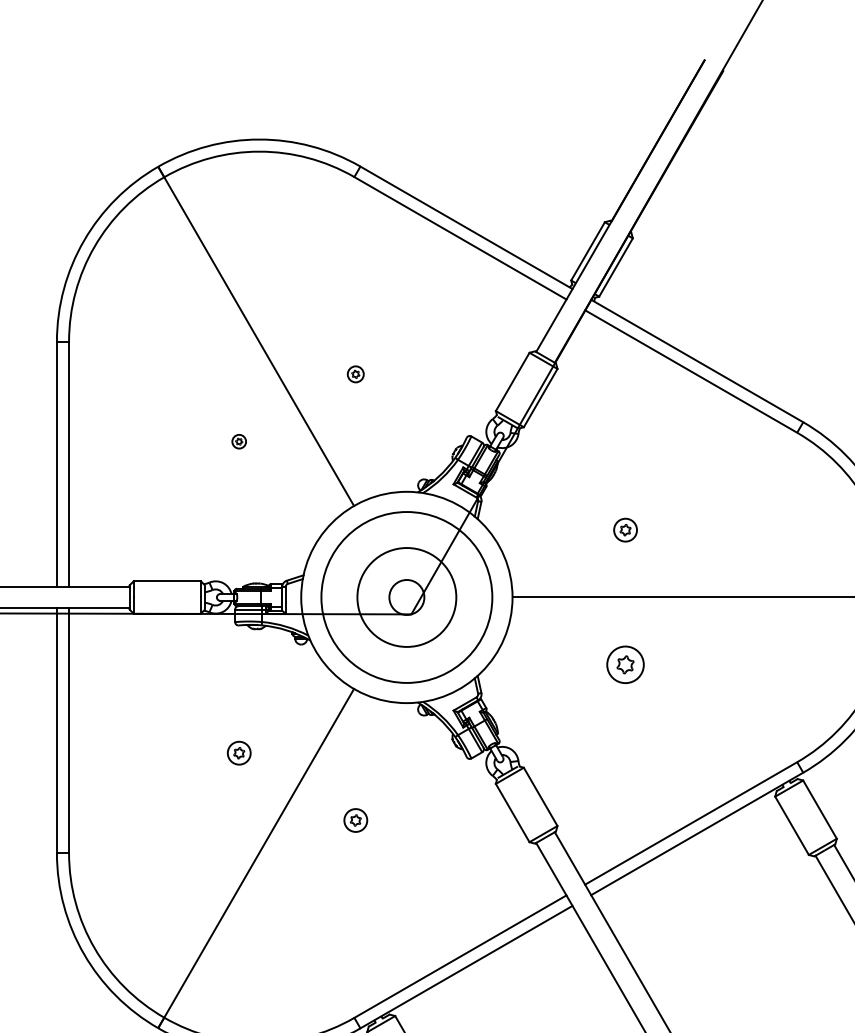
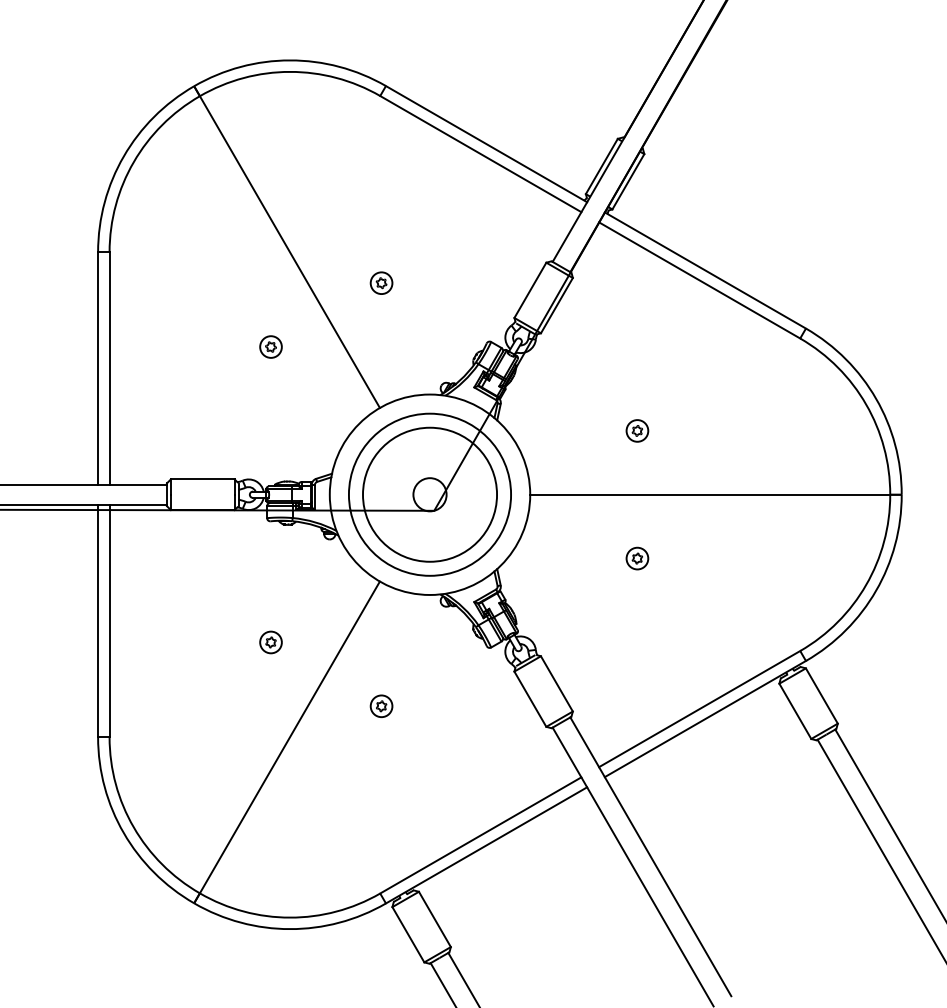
part: (355, 373) -> (381, 282), size x1.43
part: (238, 441) -> (270, 346), size x1.67
circle: (407, 597) -> (430, 494), size x1.43
part: (625, 664) -> (637, 558), size x0.62

